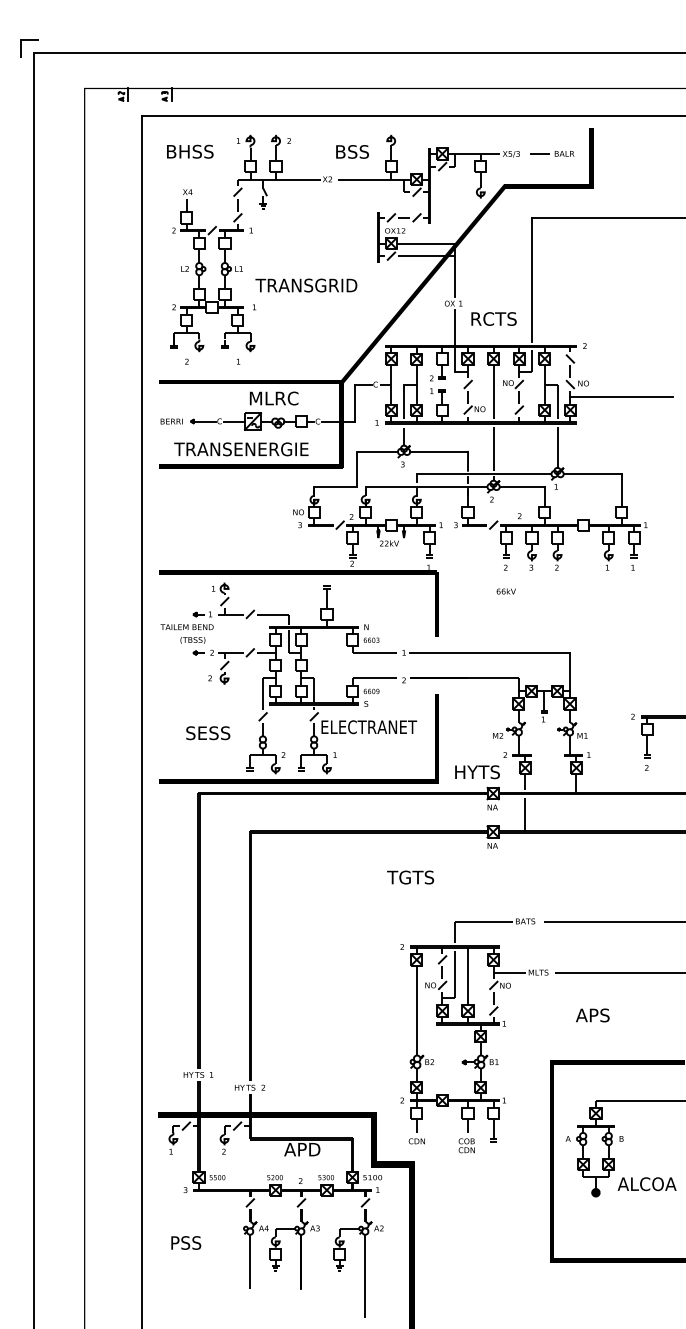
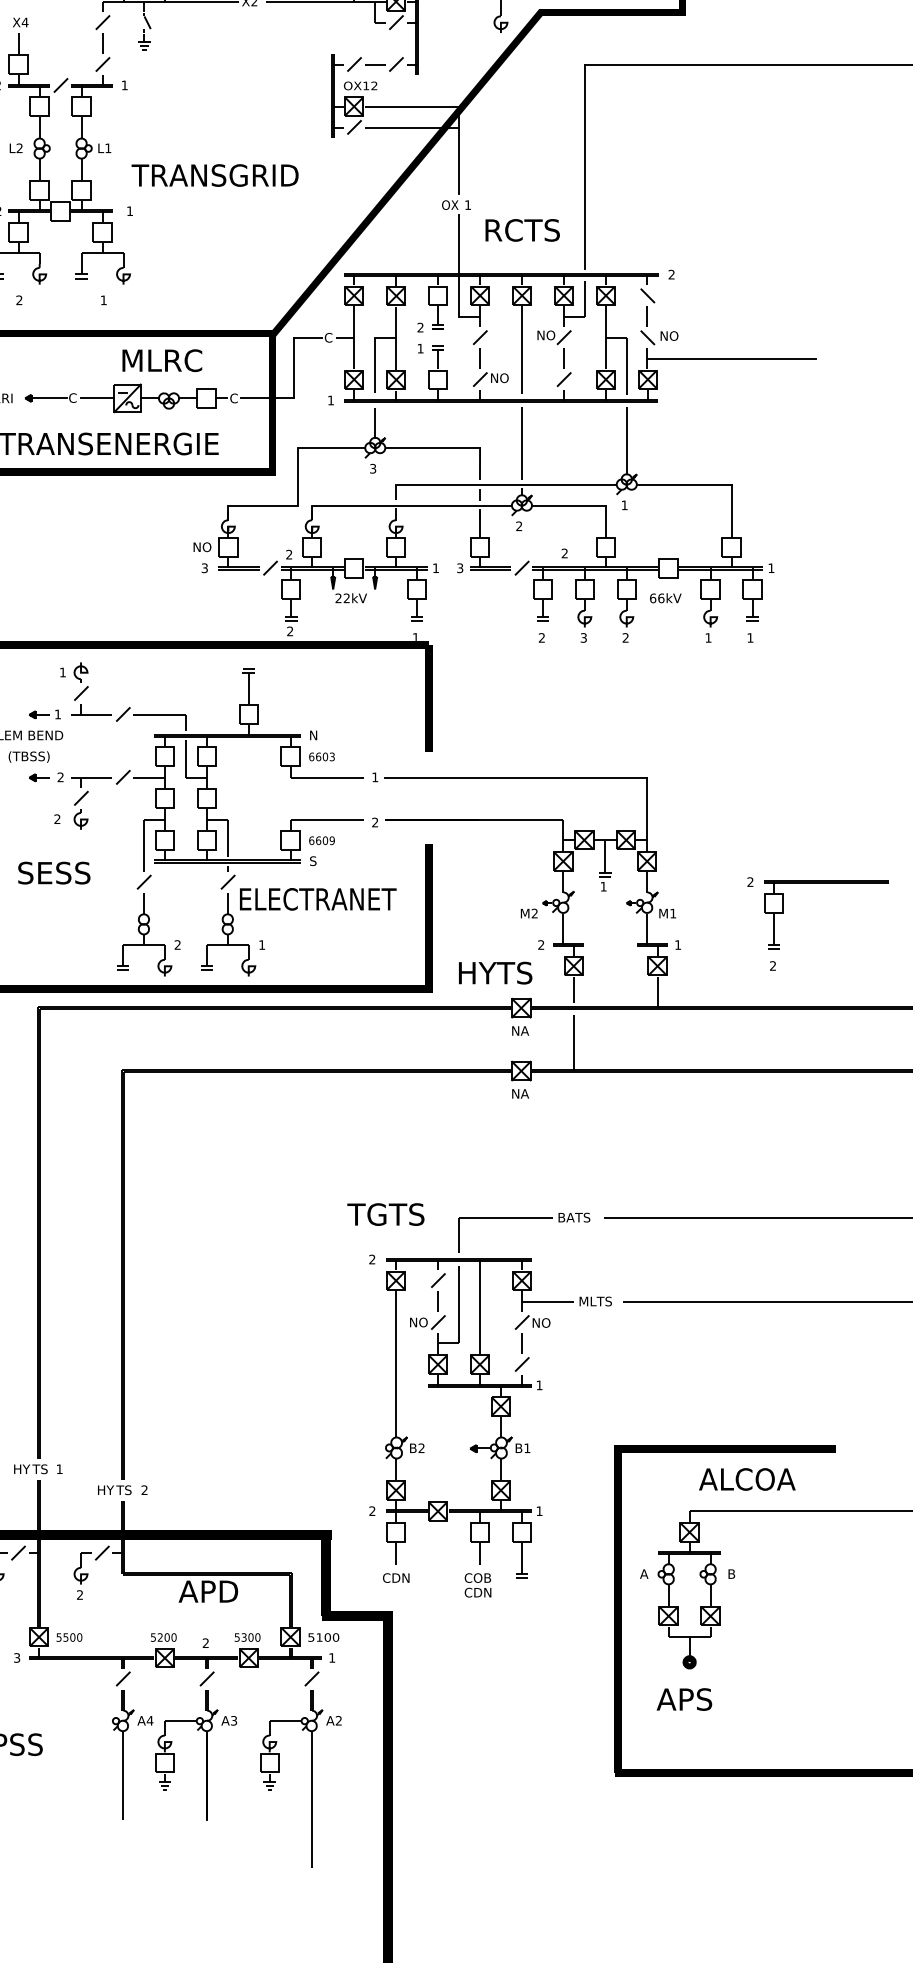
text: (505, 591) -> (664, 598), moved
text: (208, 733) -> (54, 873), moved
text: (410, 877) -> (385, 1214), moved
text: (592, 1015) -> (684, 1699), moved
text: (646, 1184) -> (746, 1479), moved

